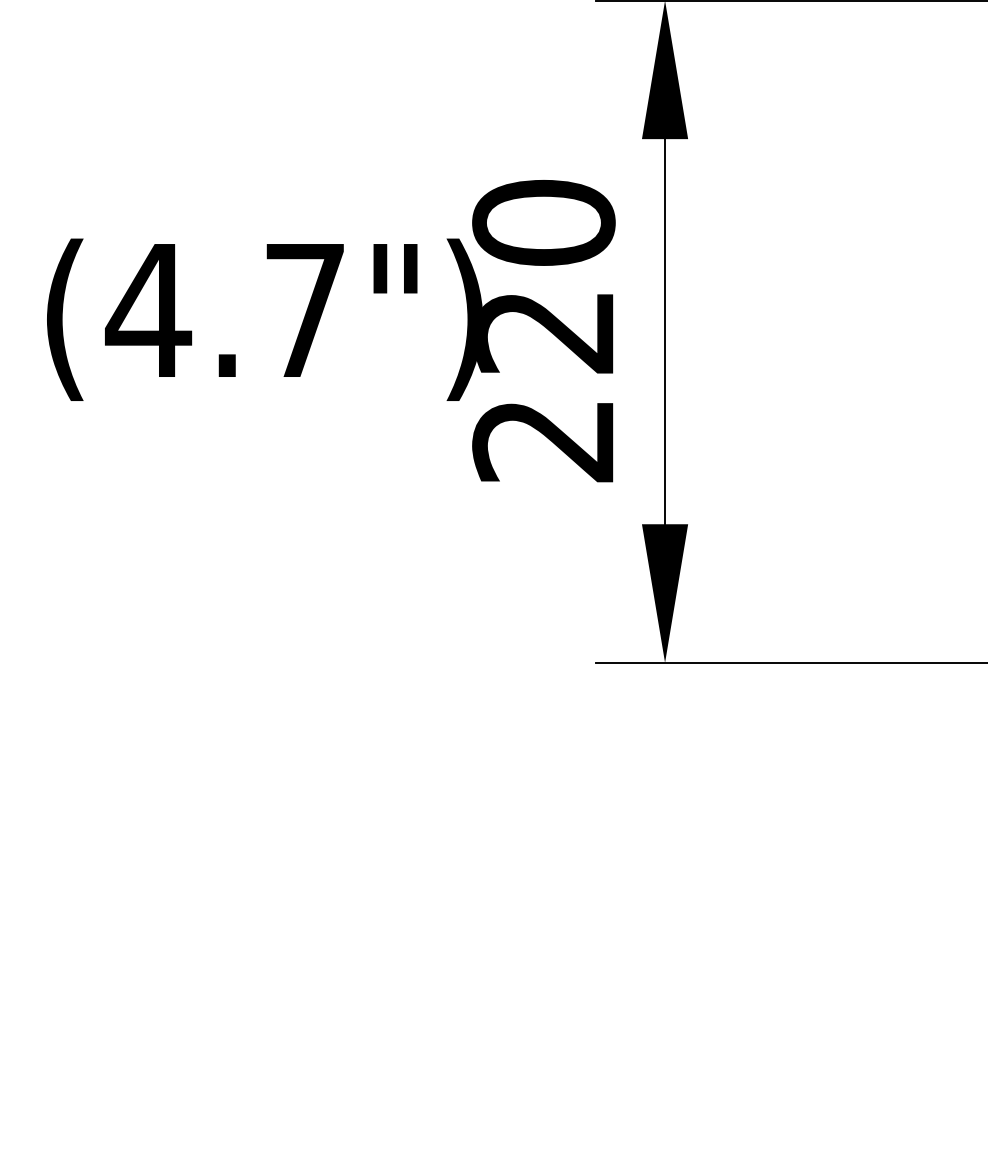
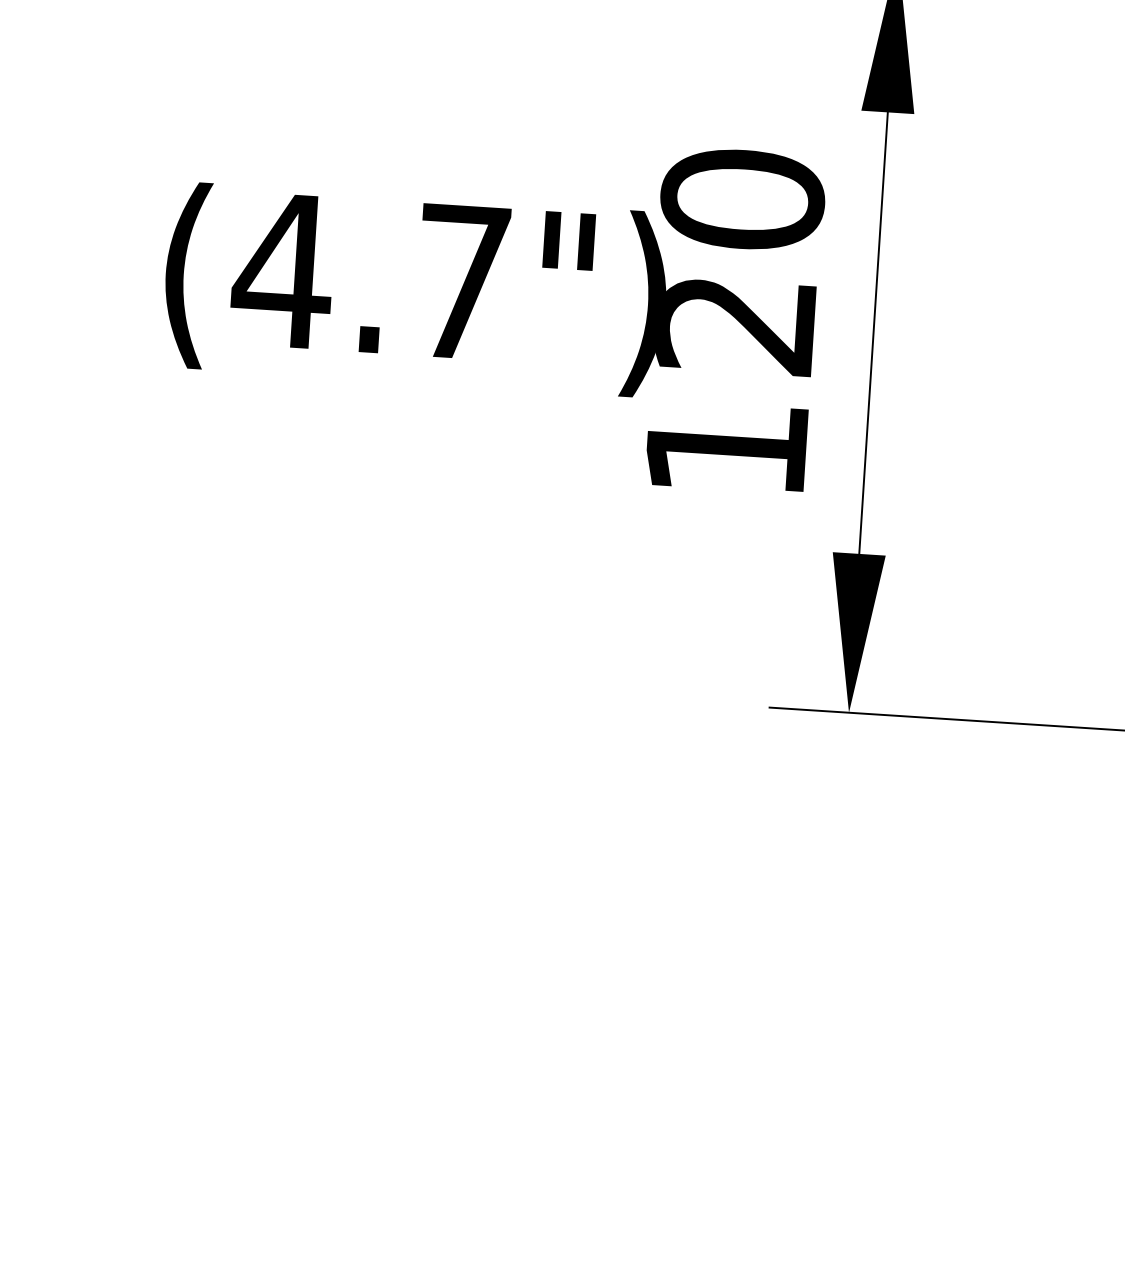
text: (542, 441) -> (724, 449), 220 -> 120

